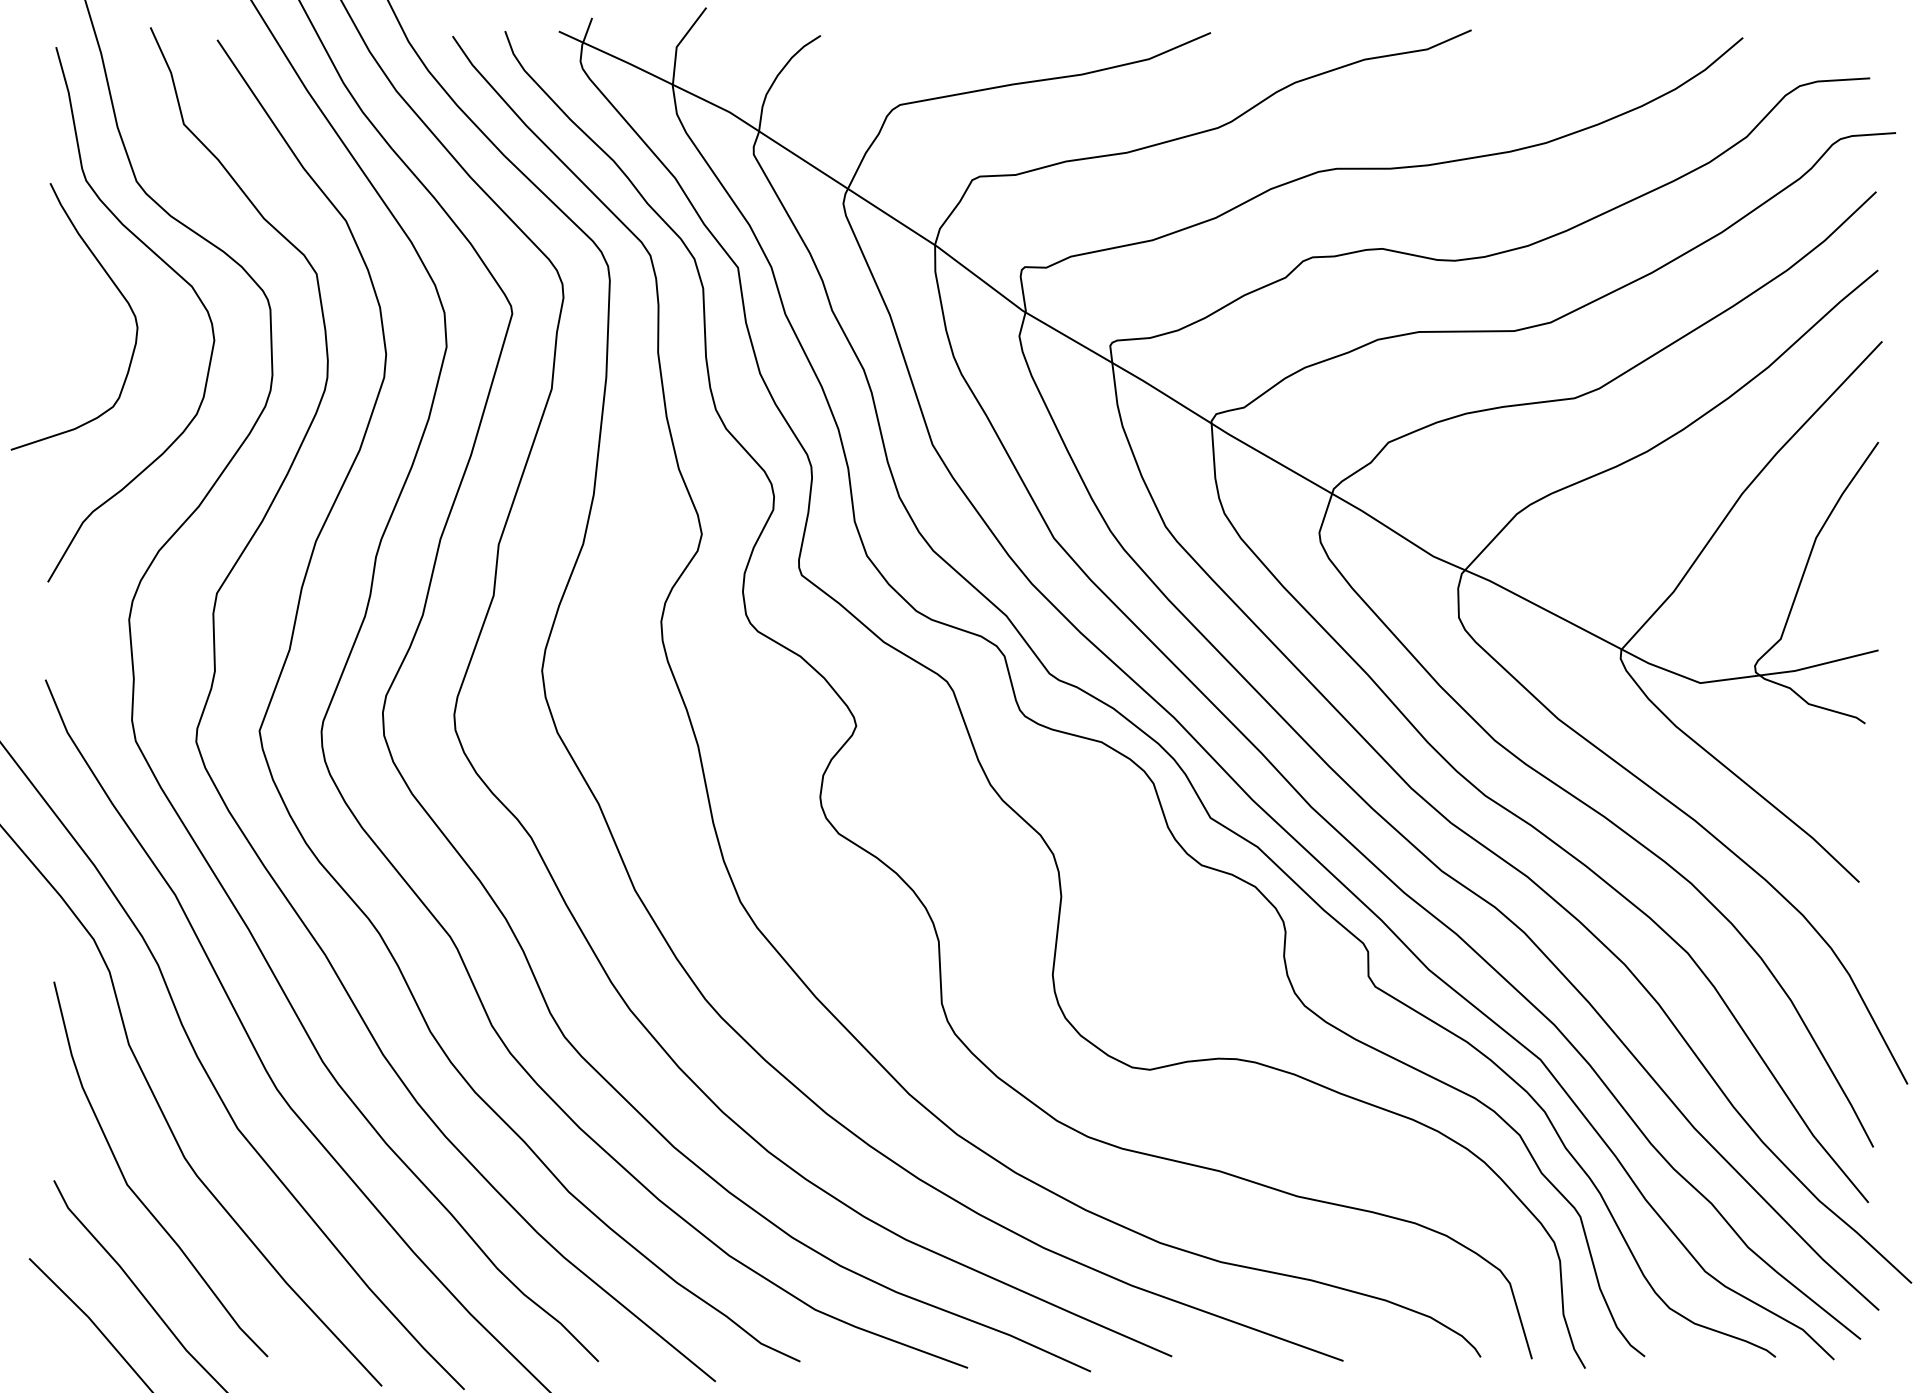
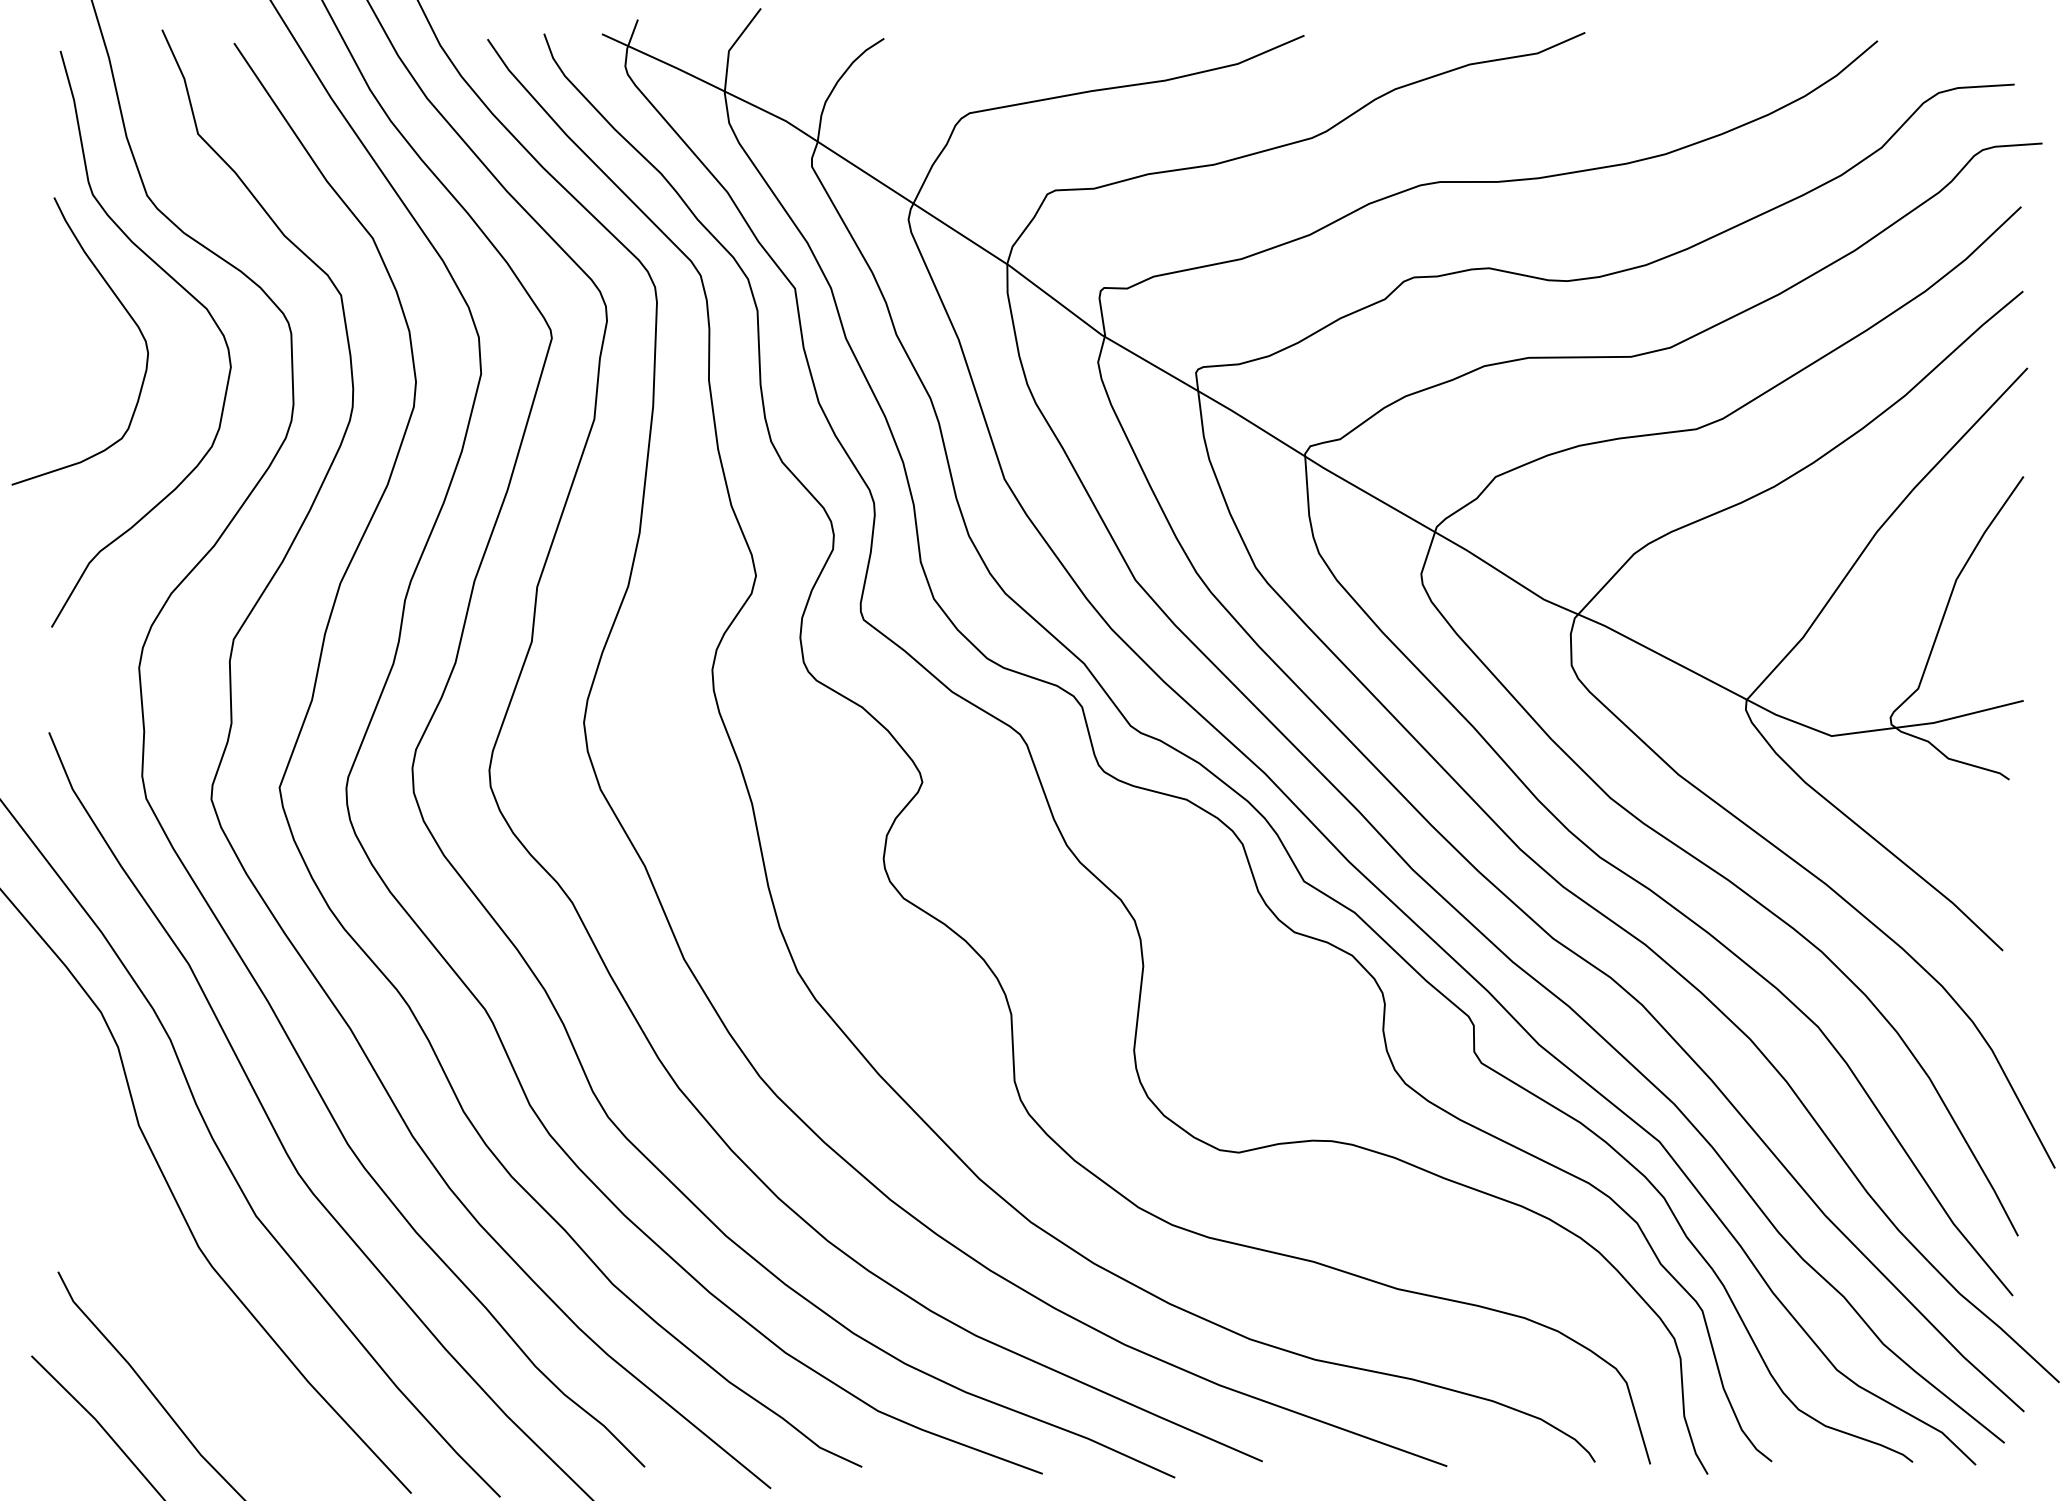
part: (134, 1191) -> (144, 1283), removed

